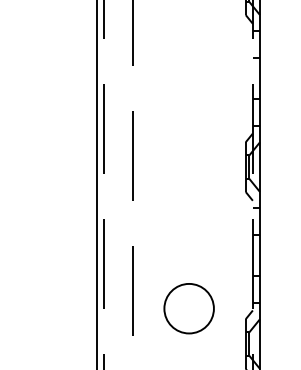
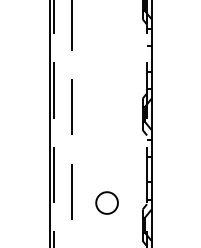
circle: (188, 307) -> (106, 202), size x0.7

